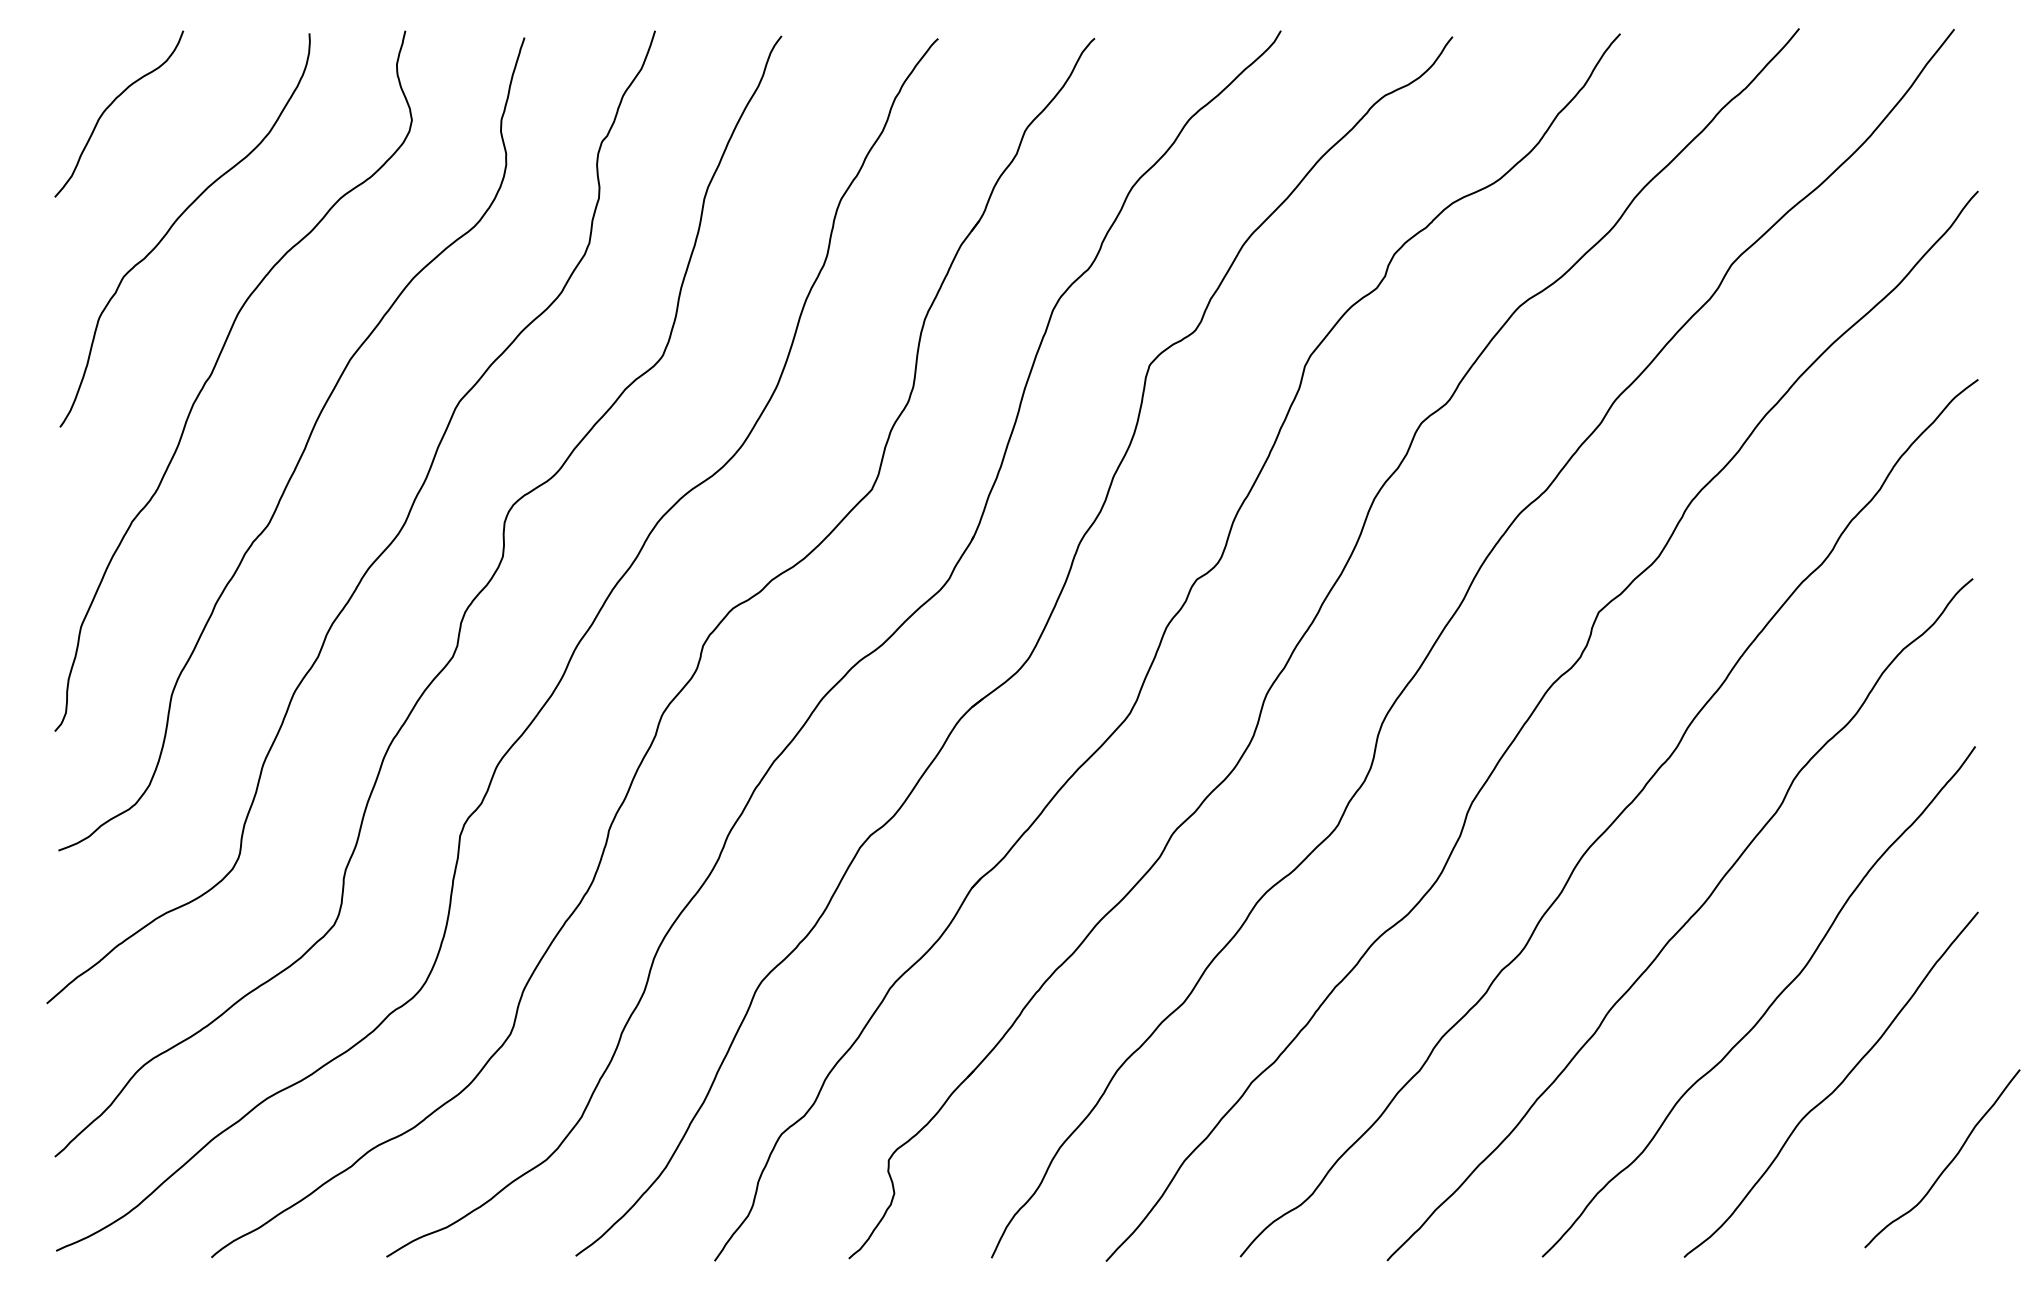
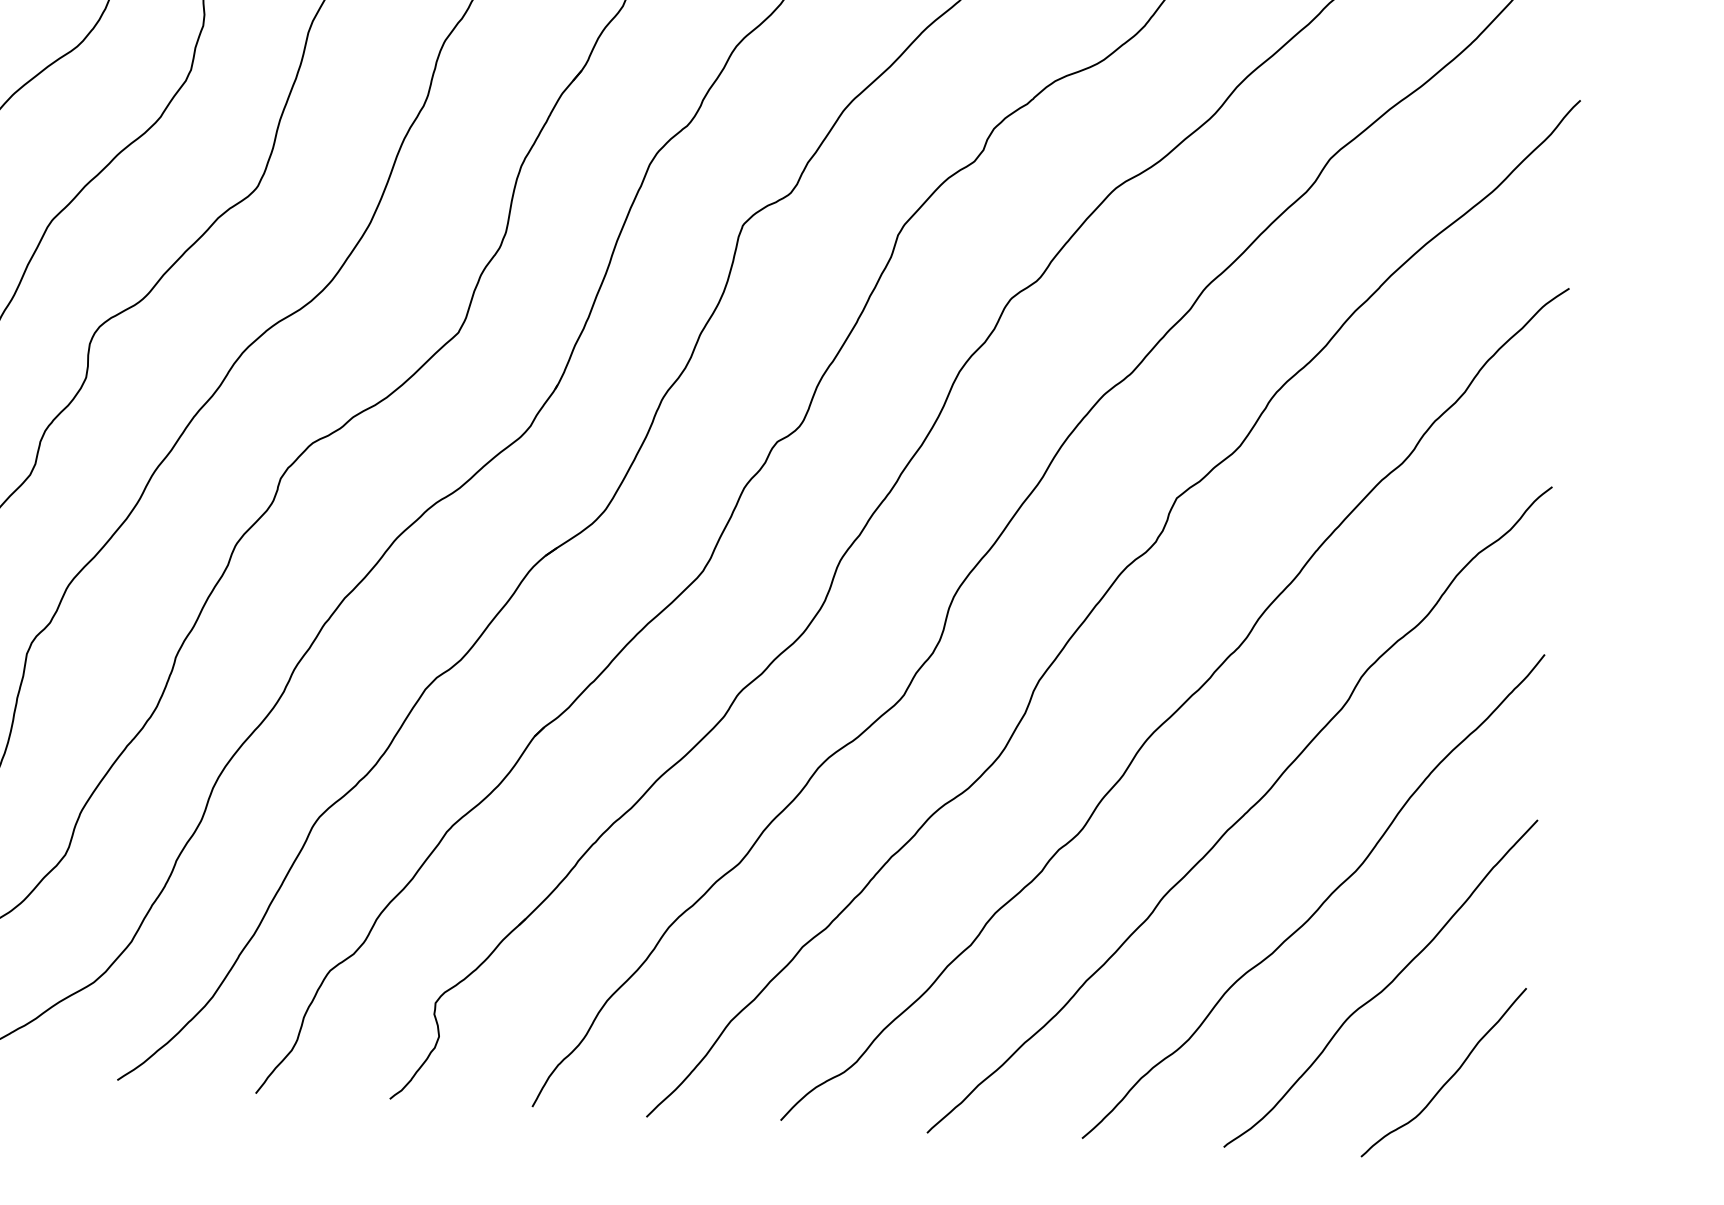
curve: (1948, 1163) -> (1449, 1077), moved

